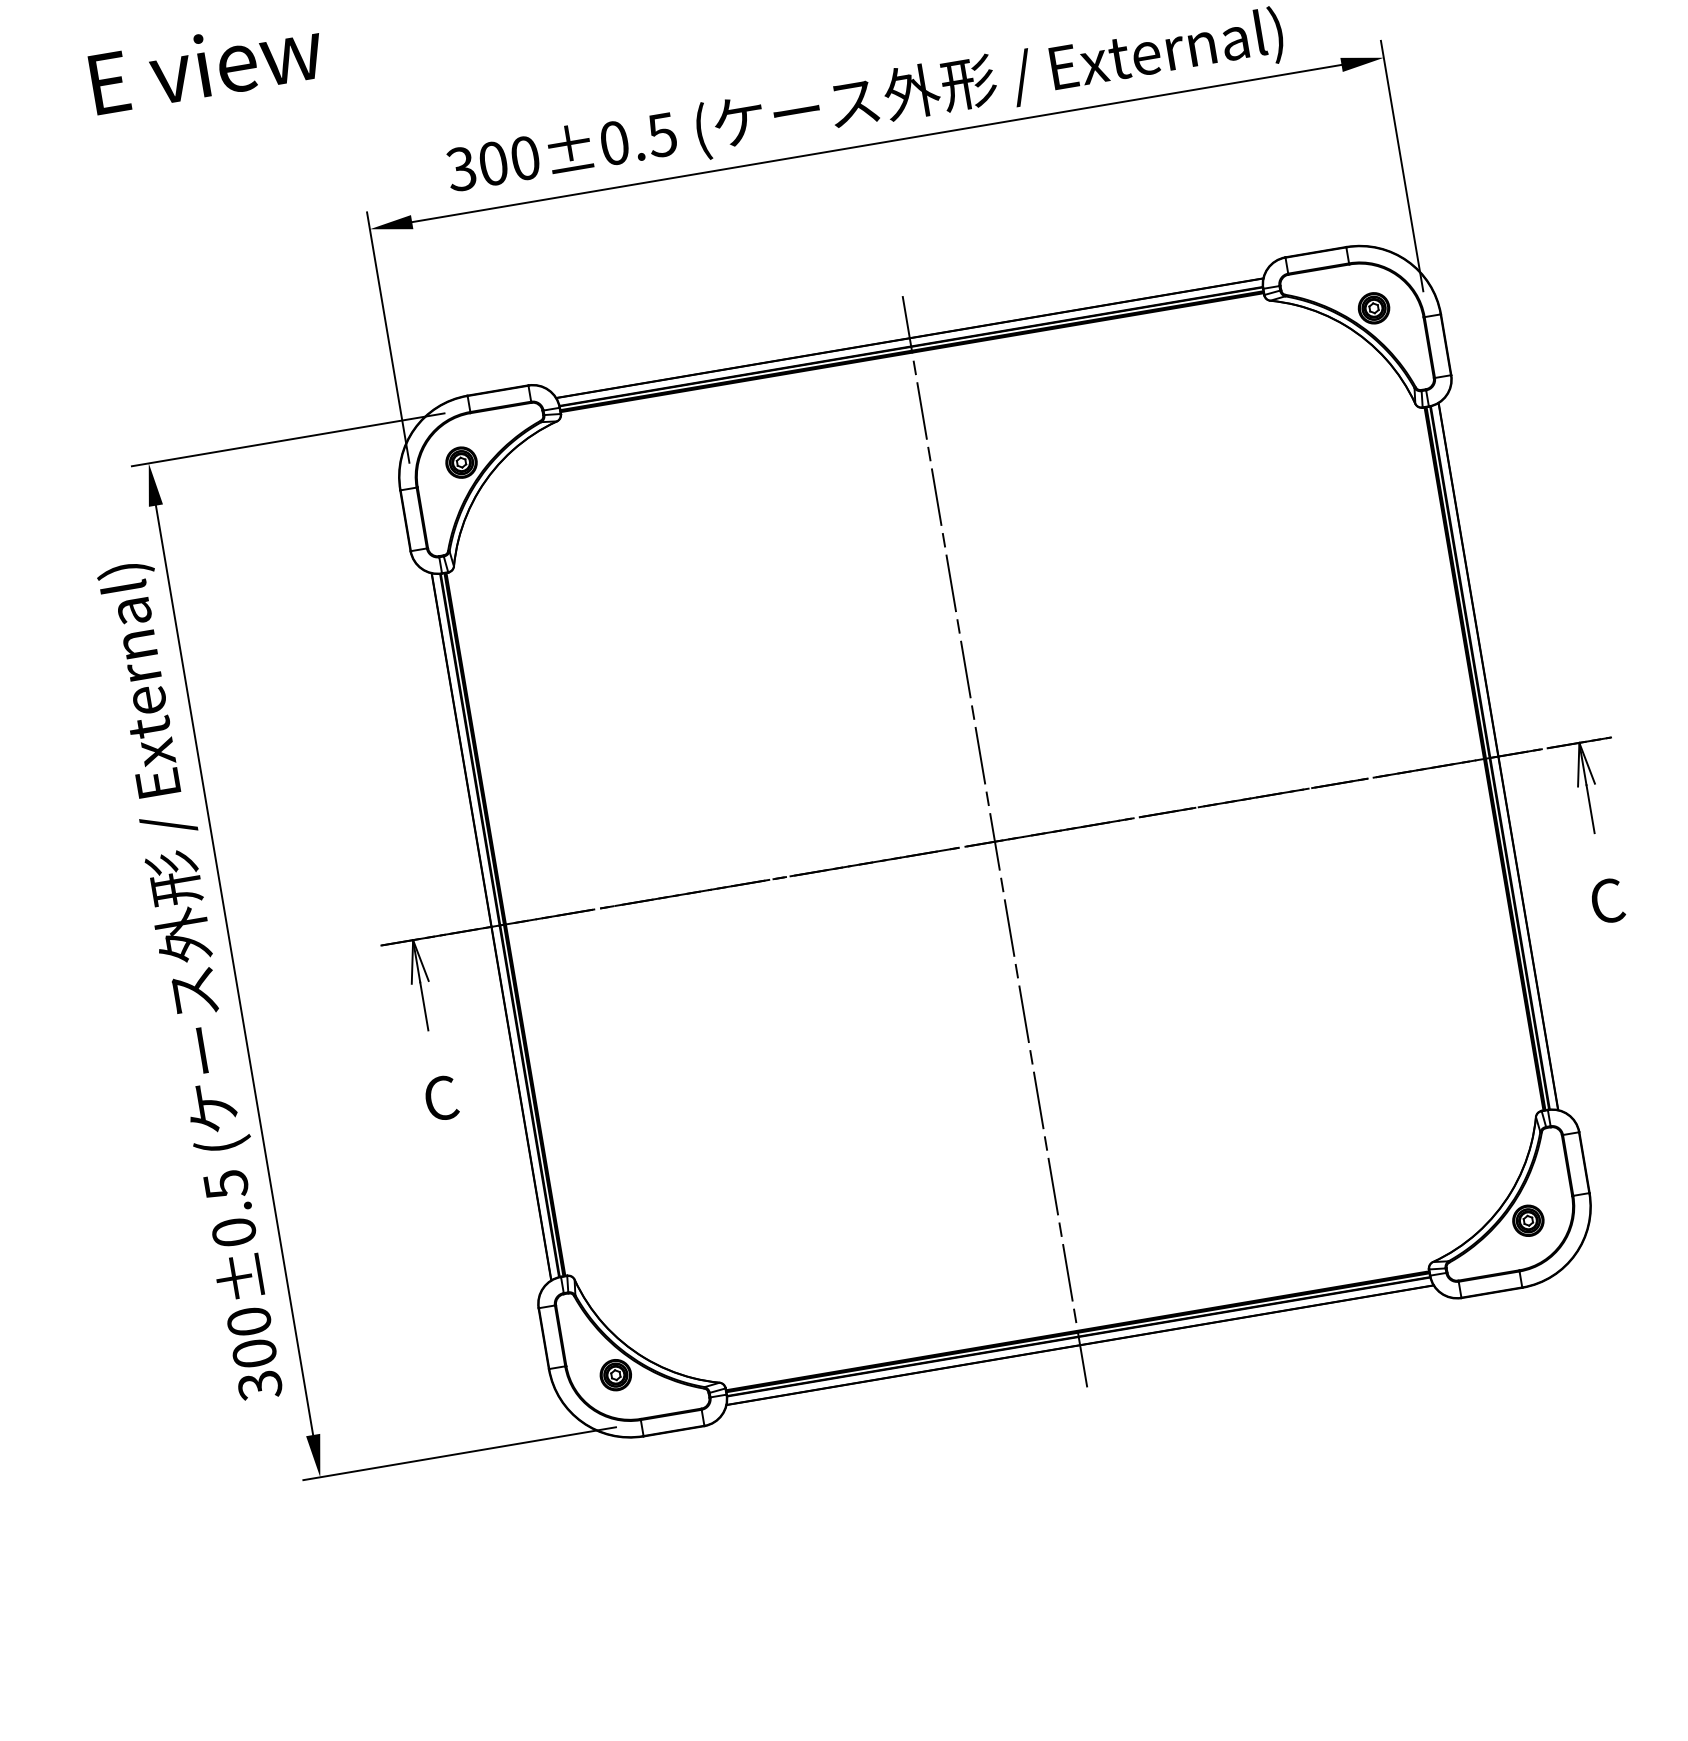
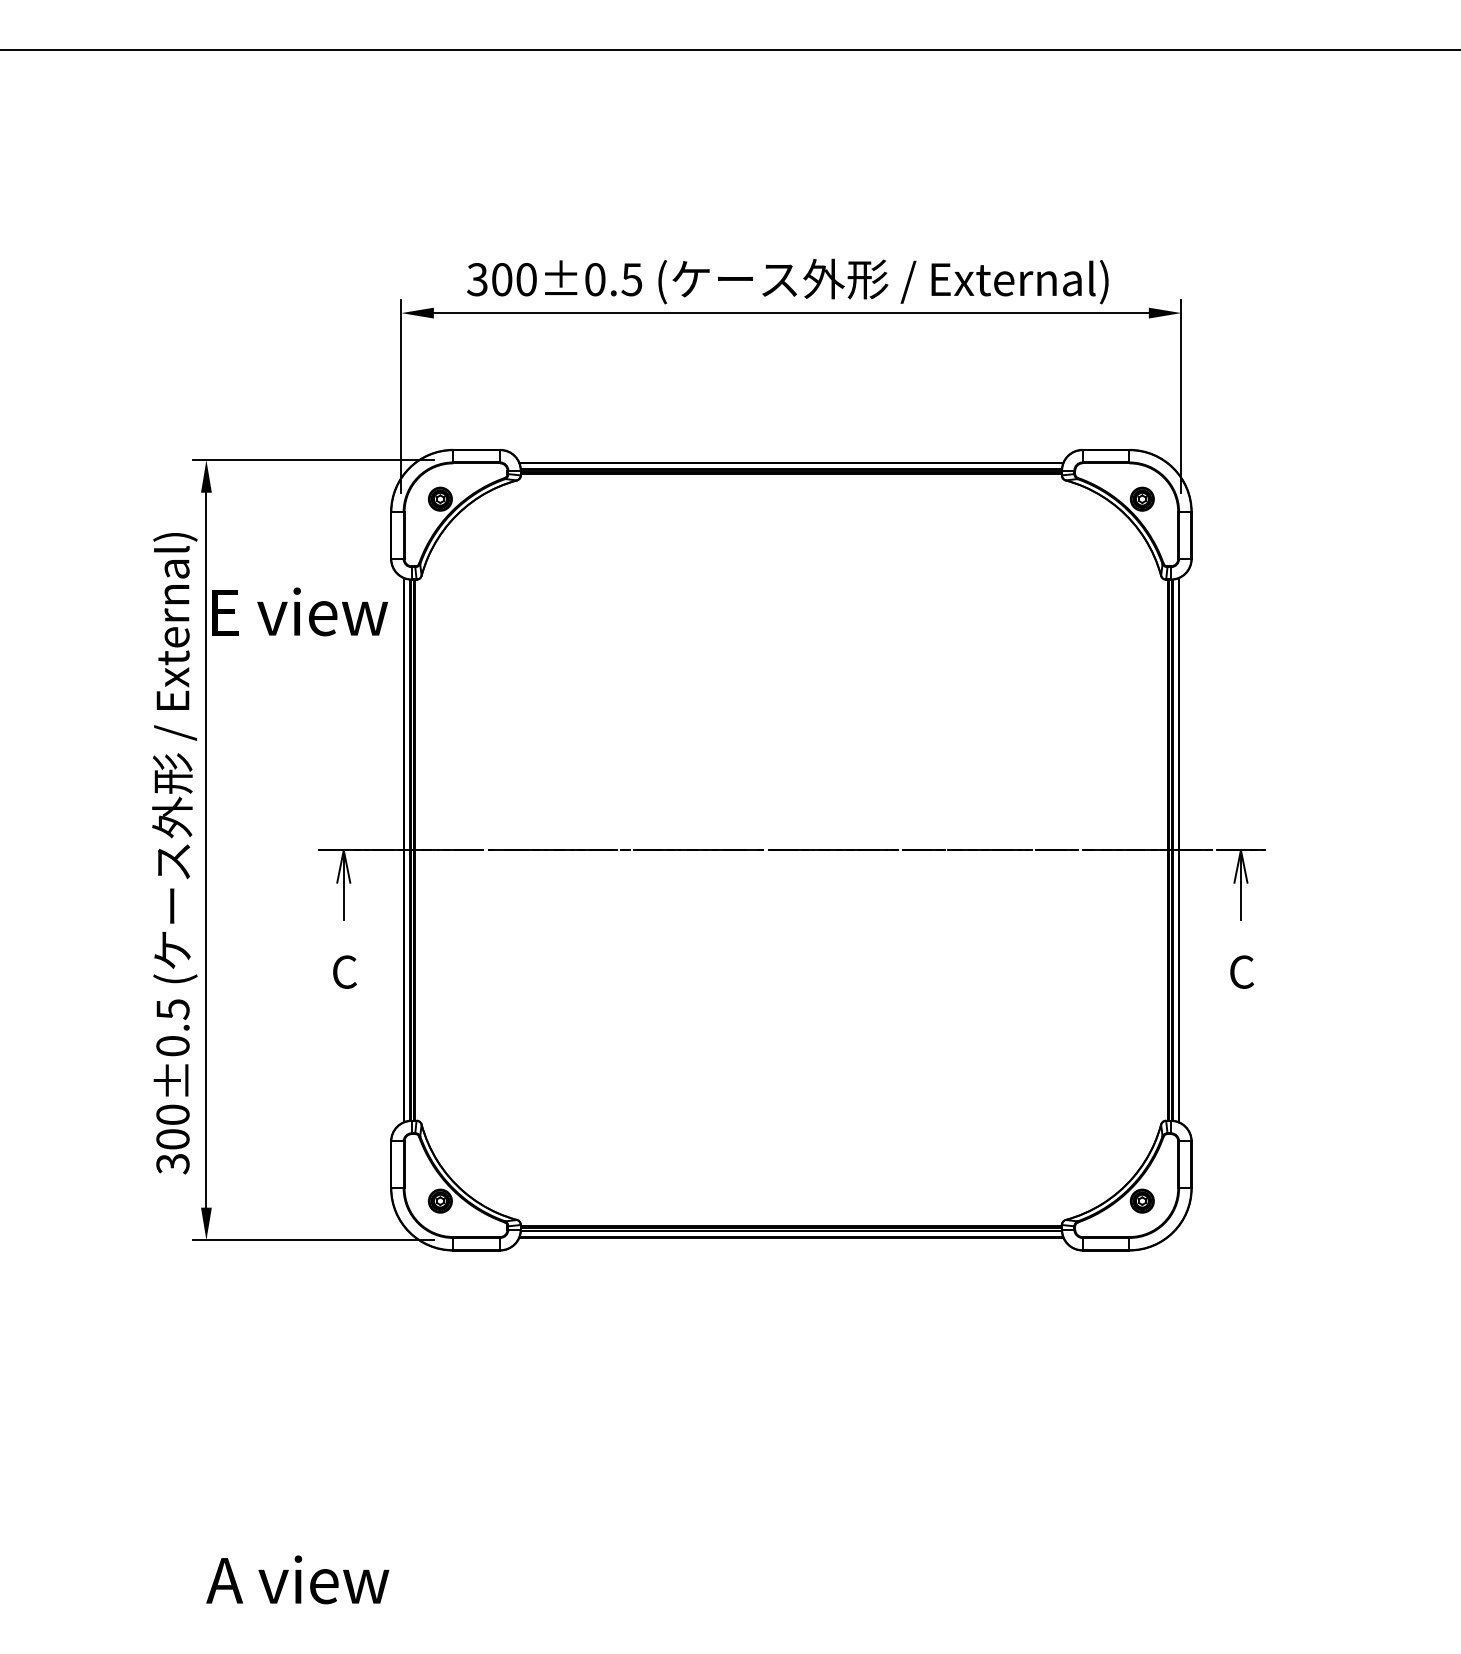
text: (205, 65) -> (299, 611), moved
line: (994, 840) -> (791, 849), removed

